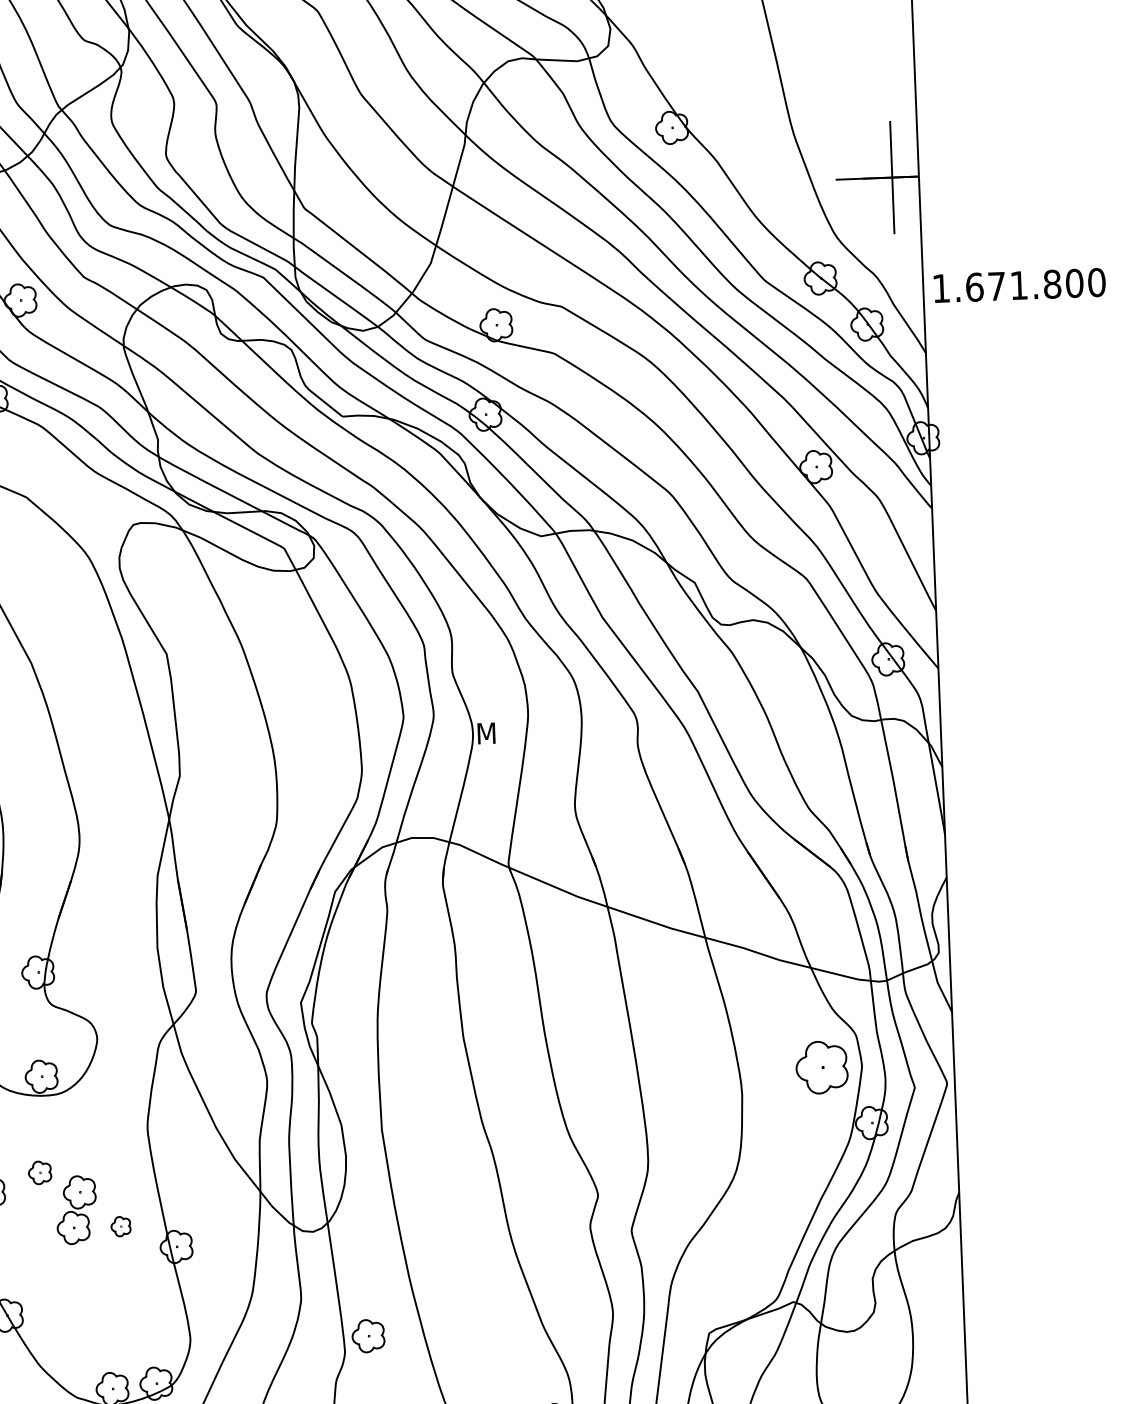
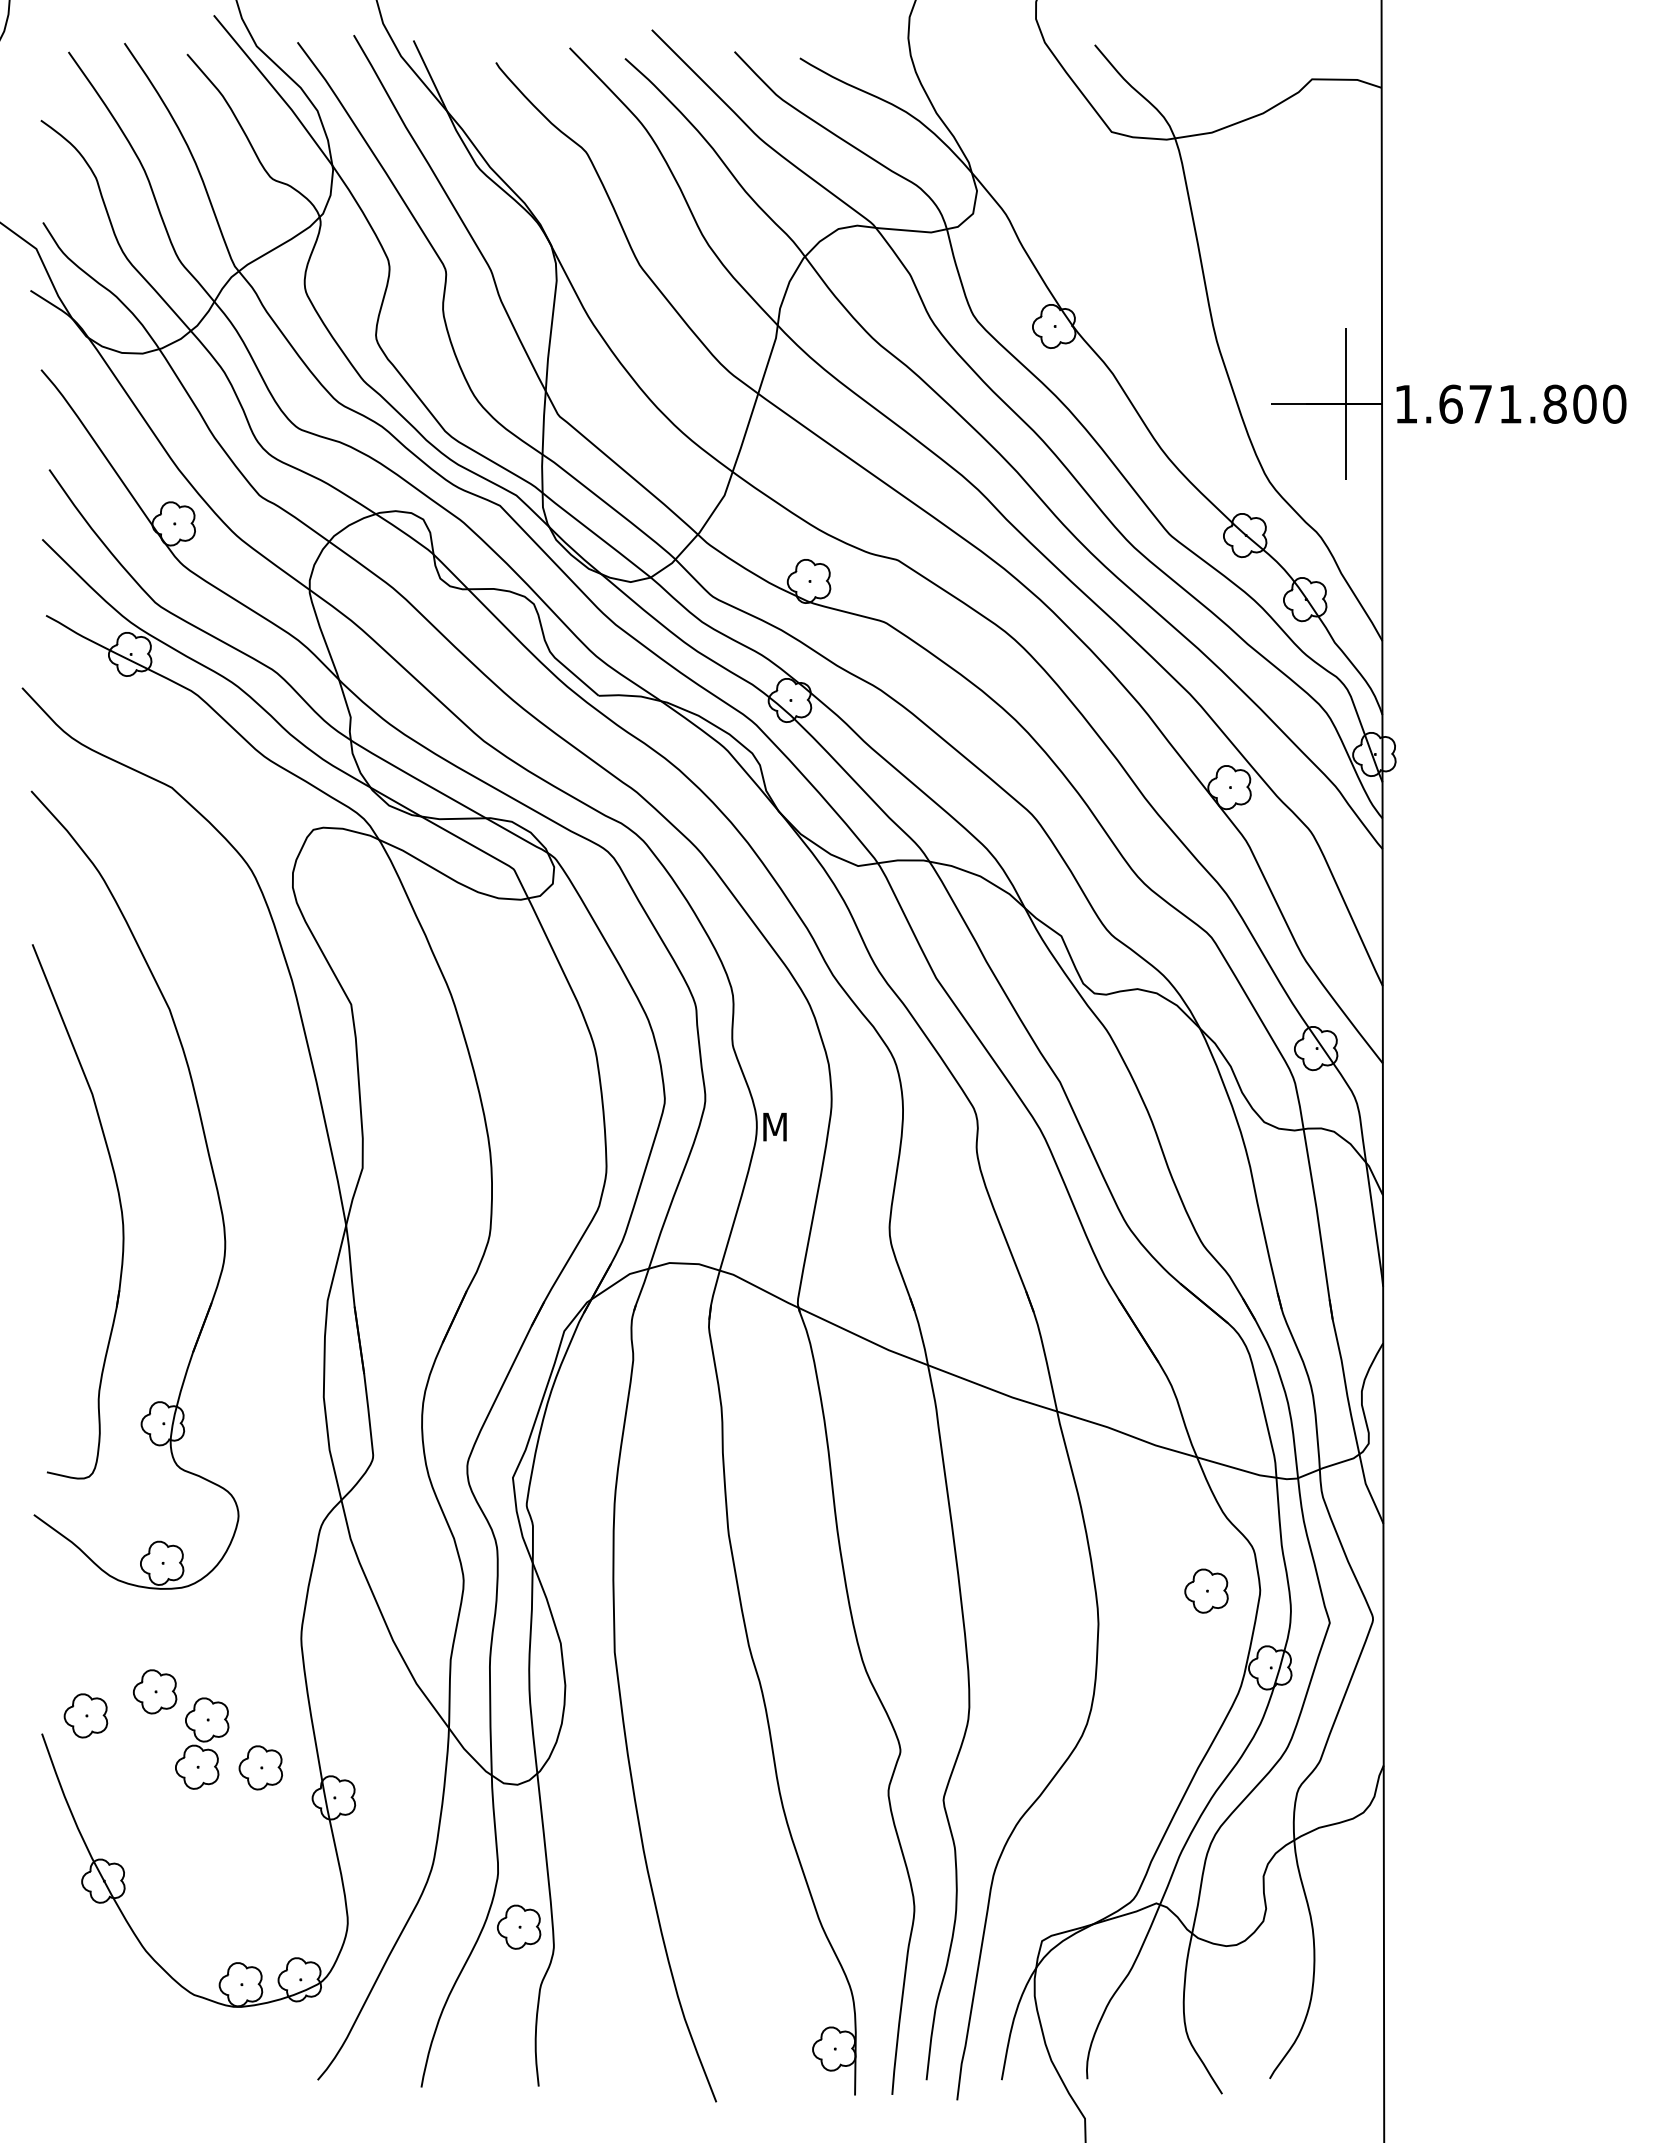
text: (1019, 284) -> (1511, 403), moved
part: (821, 1067) -> (1206, 1590), size x0.62
part: (40, 1172) -> (155, 1691), size x1.43
part: (120, 1226) -> (260, 1767), size x1.67
part: (368, 1335) -> (519, 1926), moved

